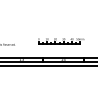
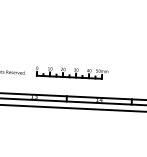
part: (61, 41) -> (72, 73), moved

